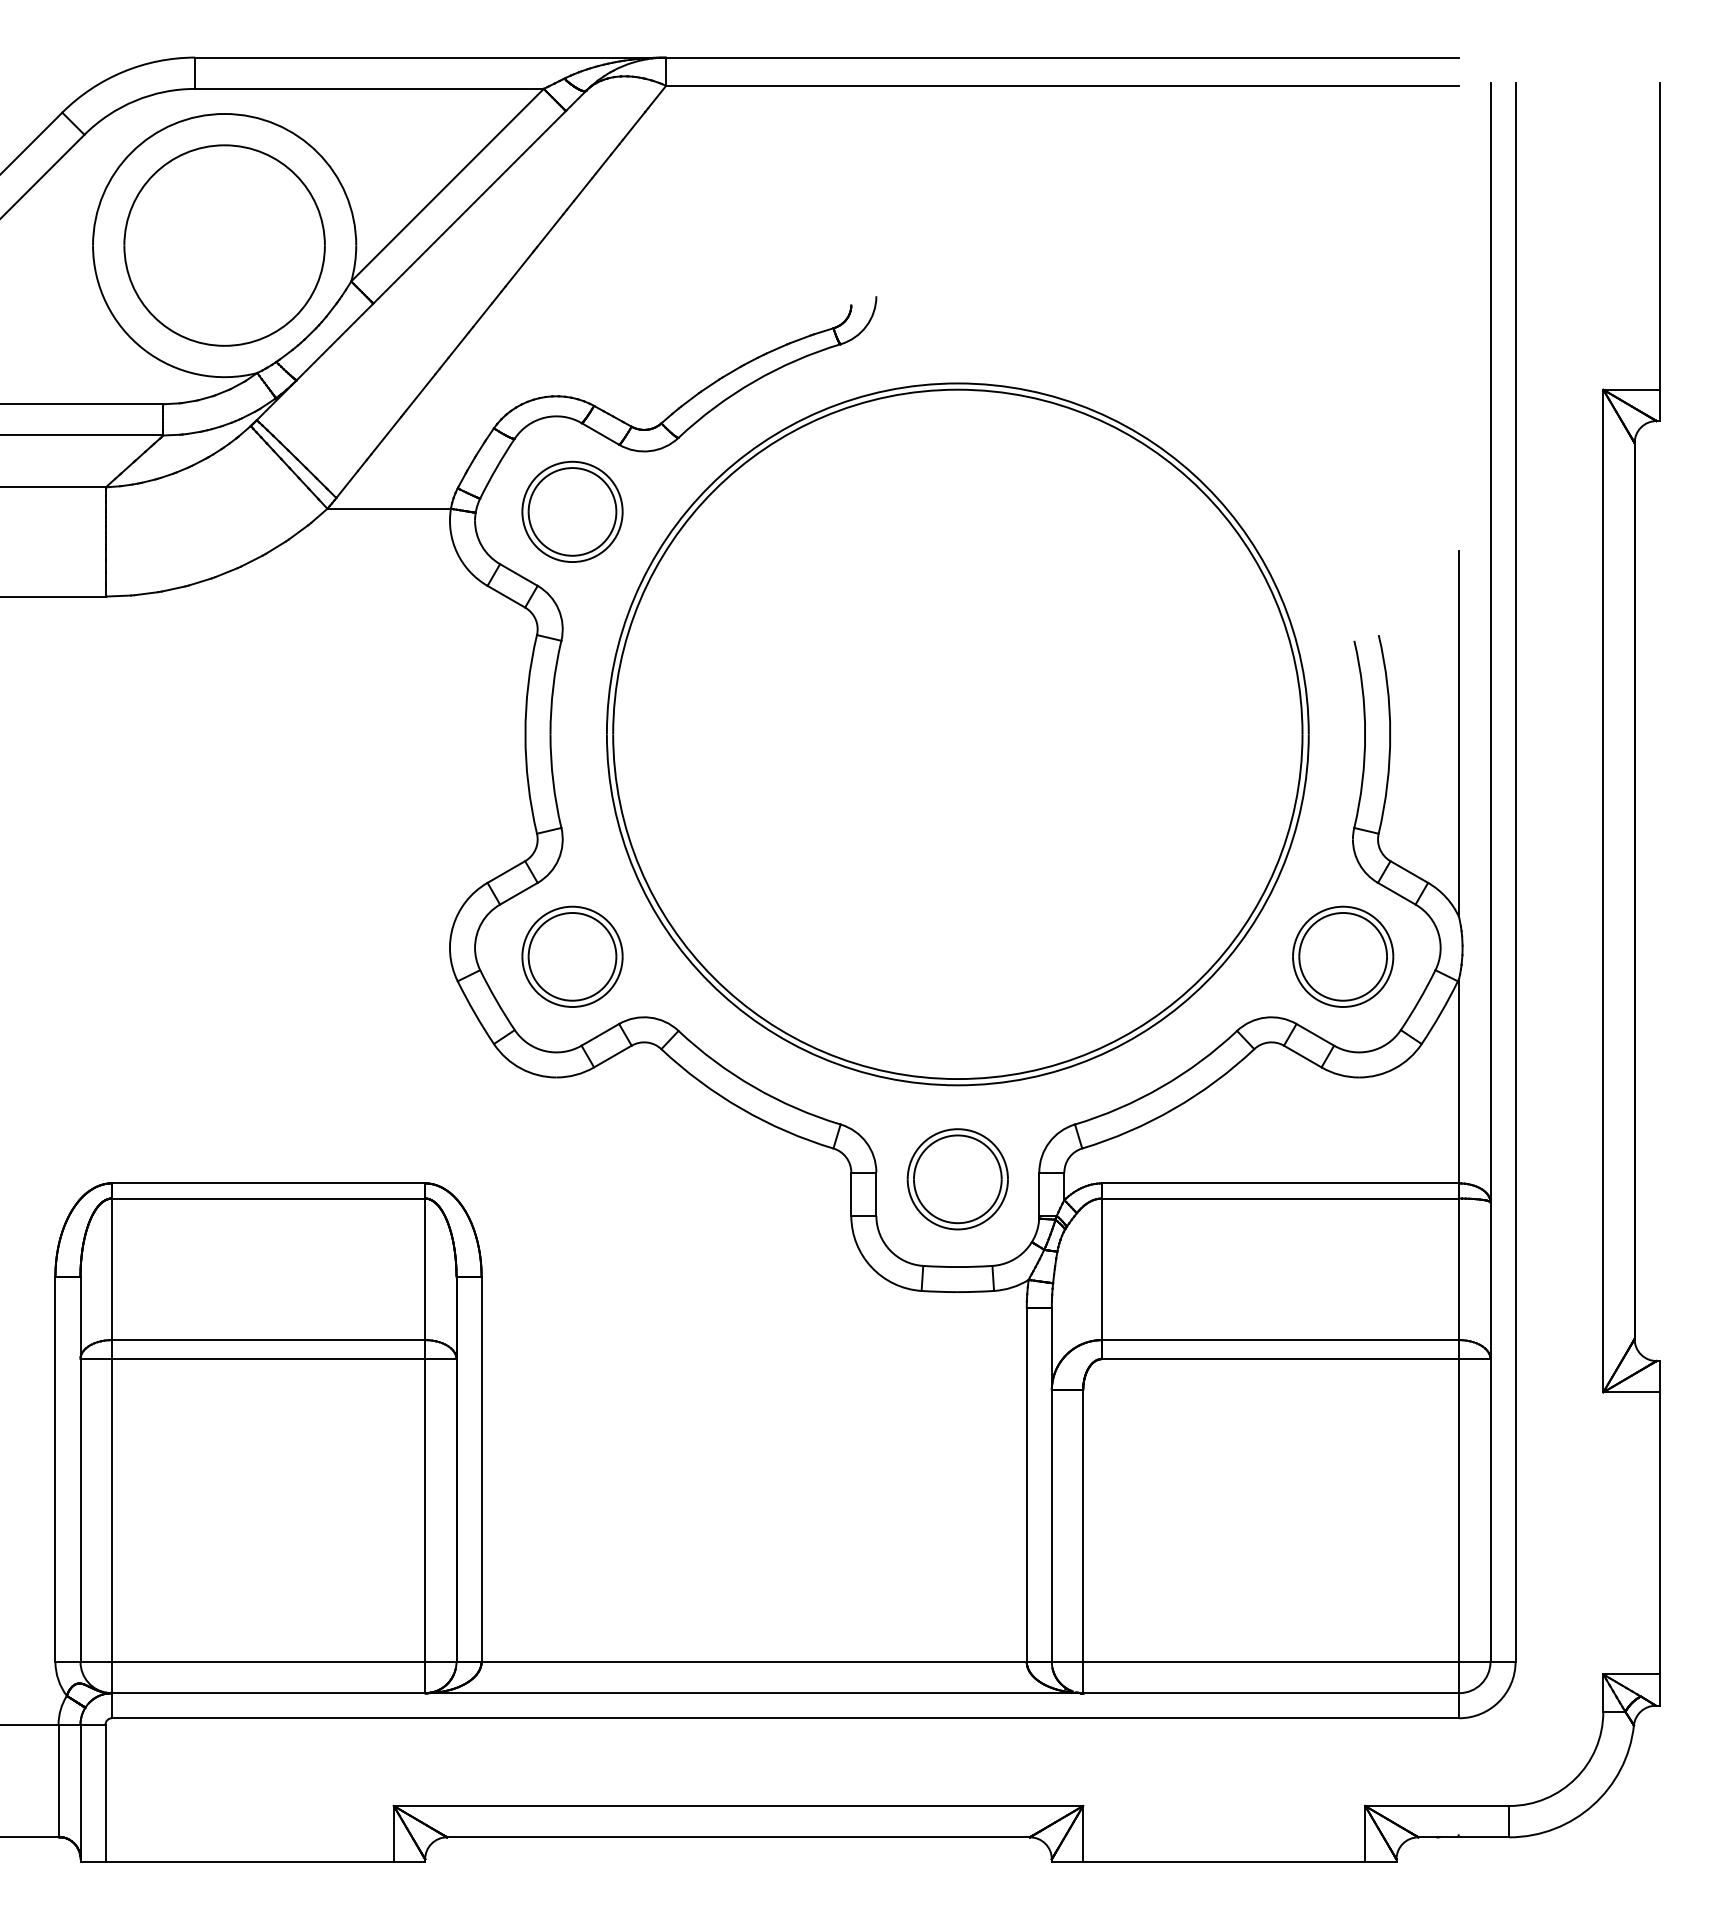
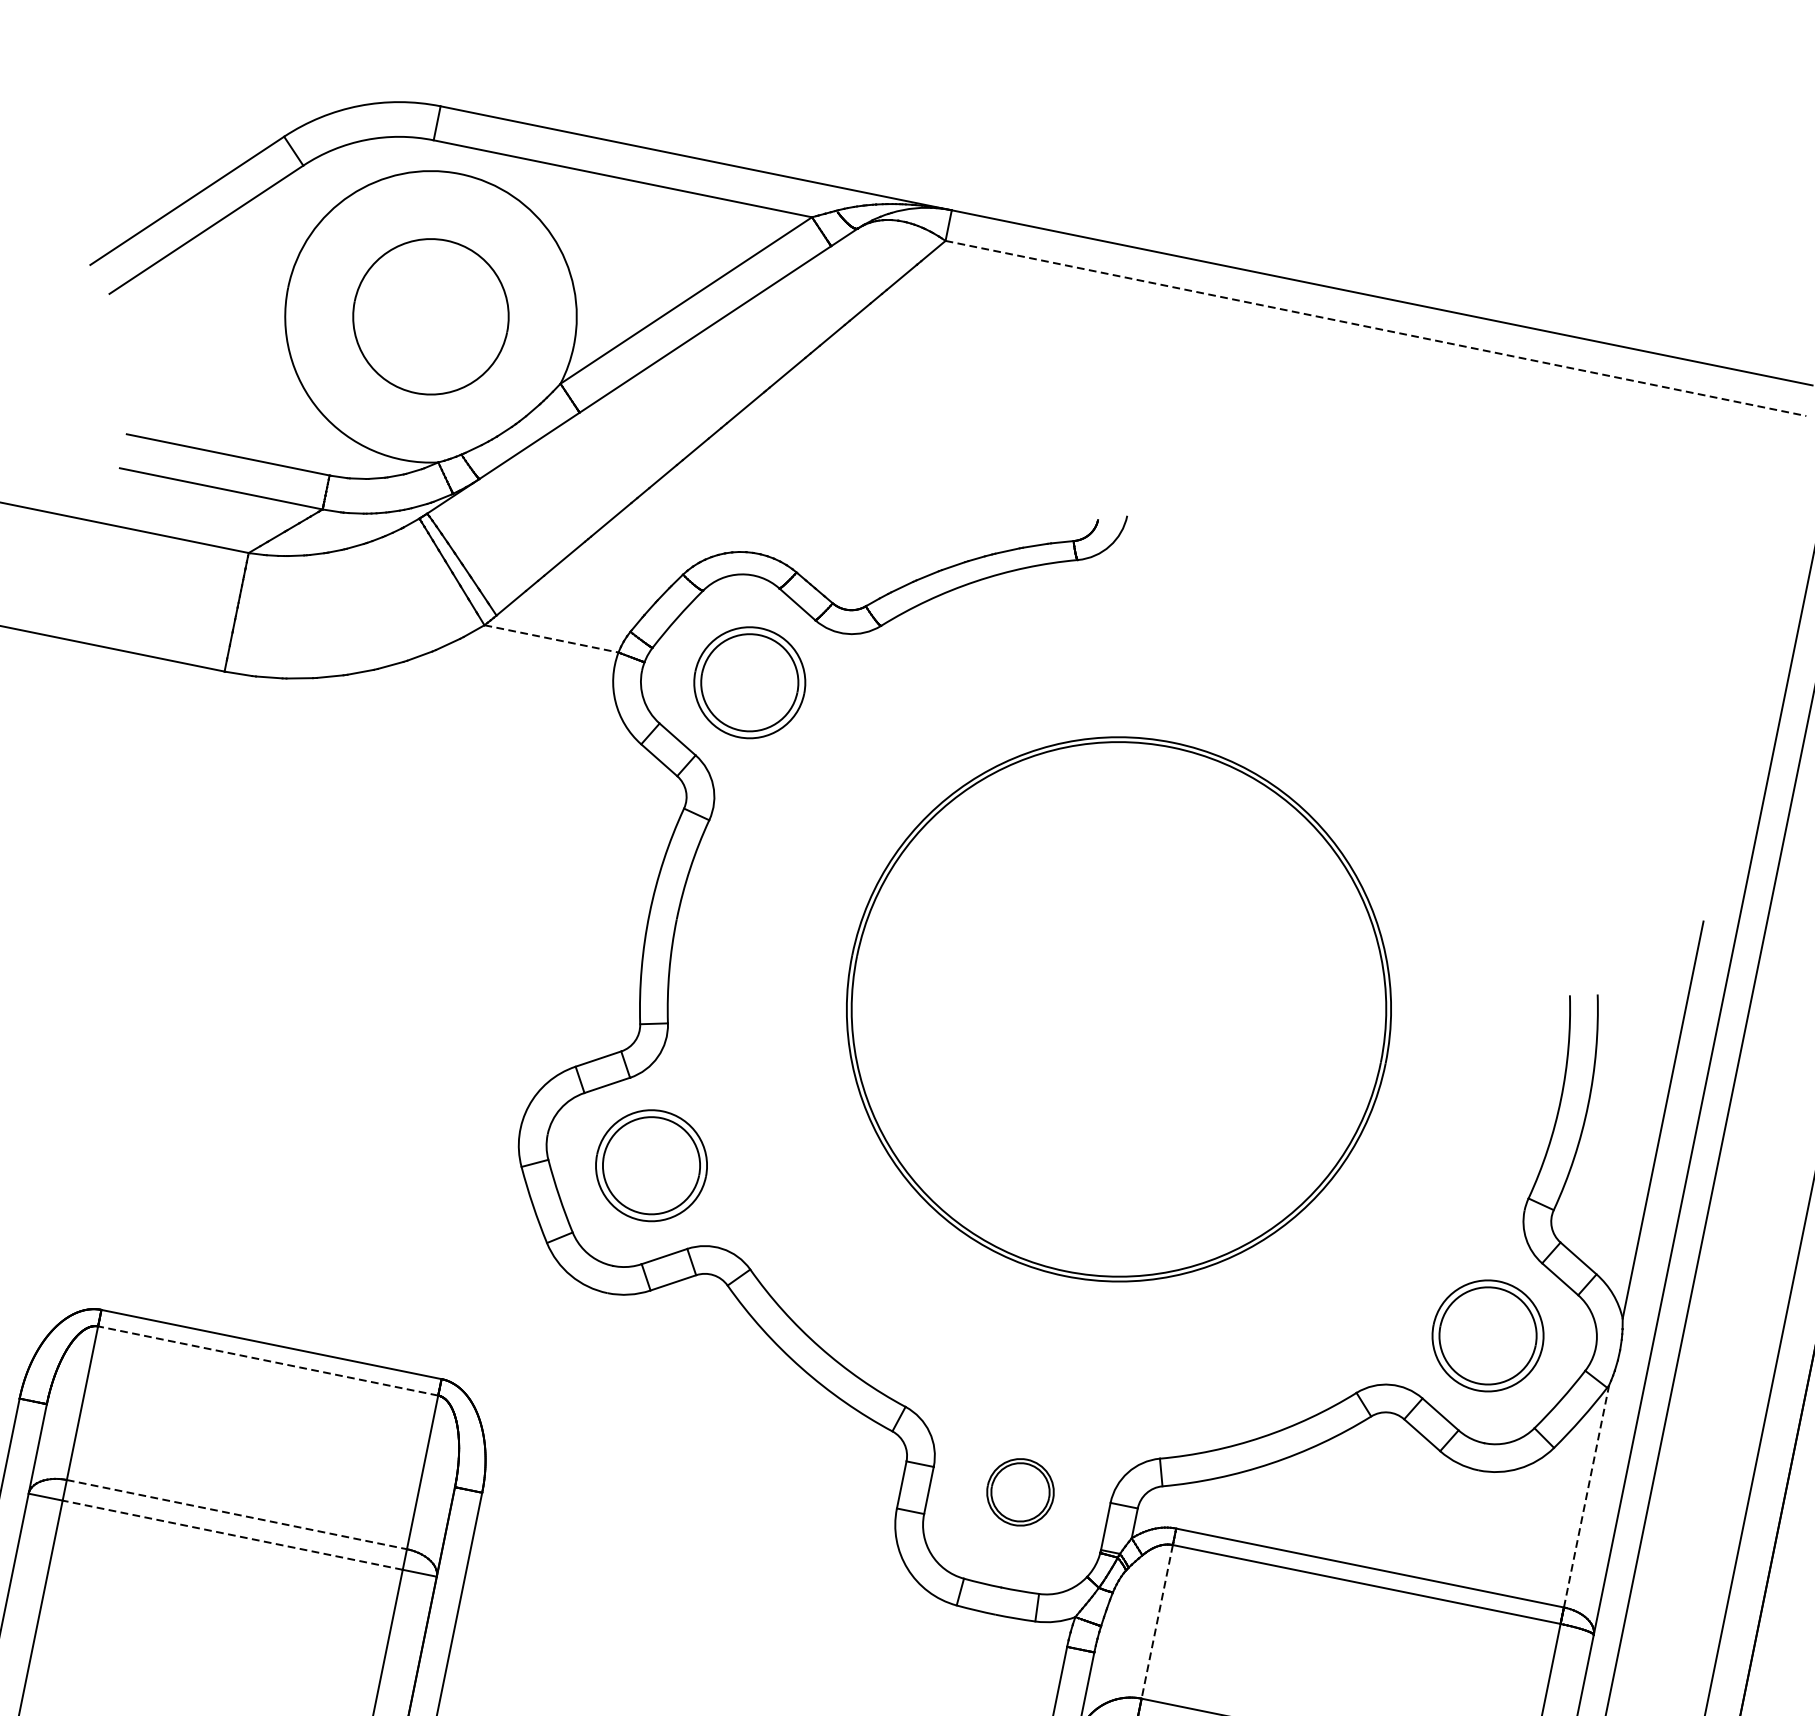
line: (1062, 85) -> (1375, 328), solid -> dashed
part: (224, 245) -> (430, 316), size x0.7
line: (389, 508) -> (551, 638), solid -> dashed
part: (957, 734) -> (1118, 1009), size x0.7
line: (1459, 1080) -> (1587, 1495), solid -> dashed
part: (957, 1179) -> (1020, 1492), size x0.6
line: (268, 1198) -> (268, 1360), solid -> dashed
line: (1101, 1269) -> (1156, 1621), solid -> dashed
line: (268, 1340) -> (236, 1515), solid -> dashed
line: (268, 1359) -> (232, 1535), solid -> dashed

